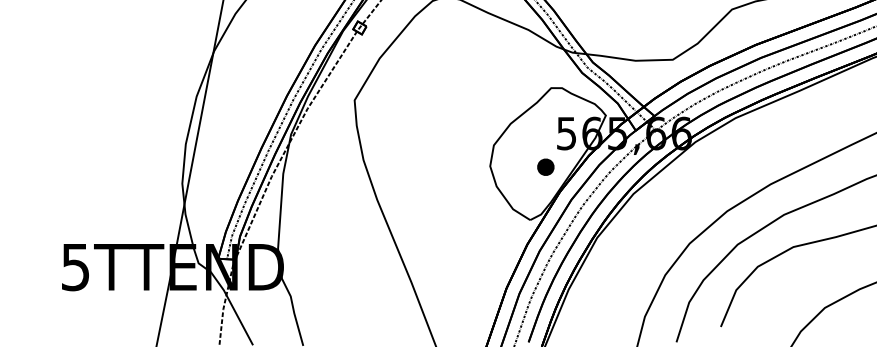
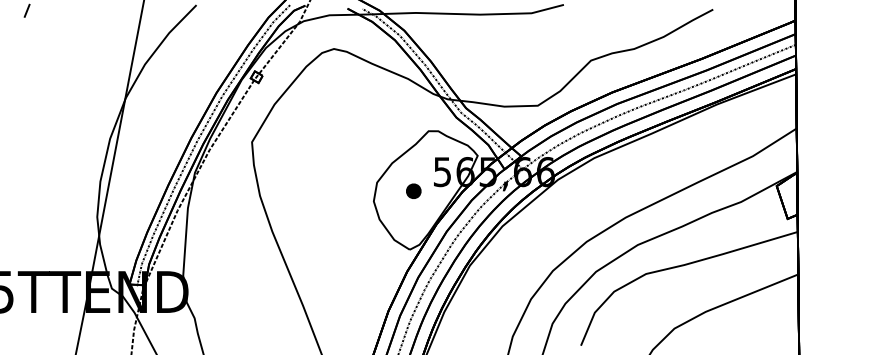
part: (545, 166) -> (413, 190), moved

